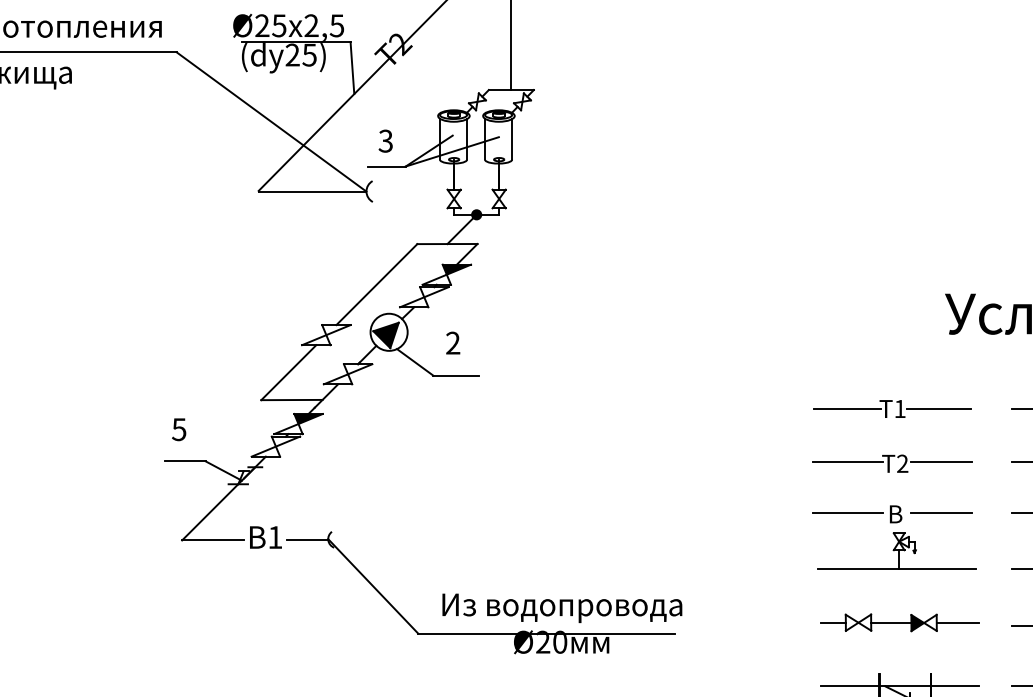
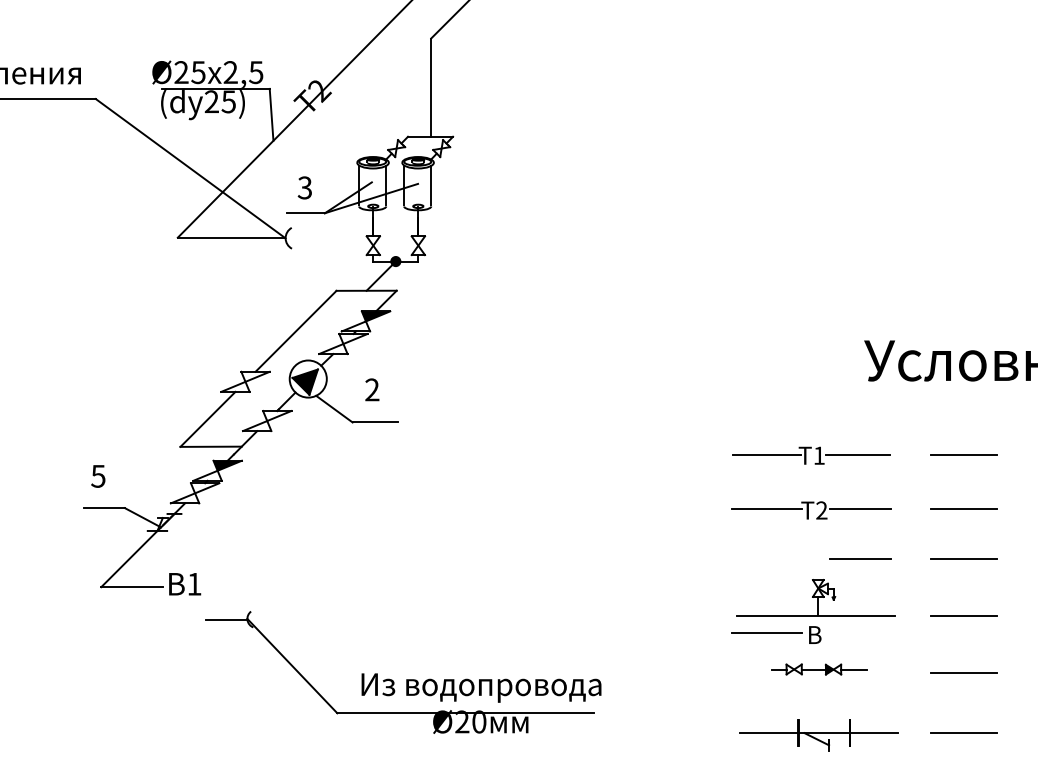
part: (857, 513) -> (776, 634), moved
part: (487, 599) -> (406, 679), moved
part: (899, 622) -> (818, 669), size x0.6

